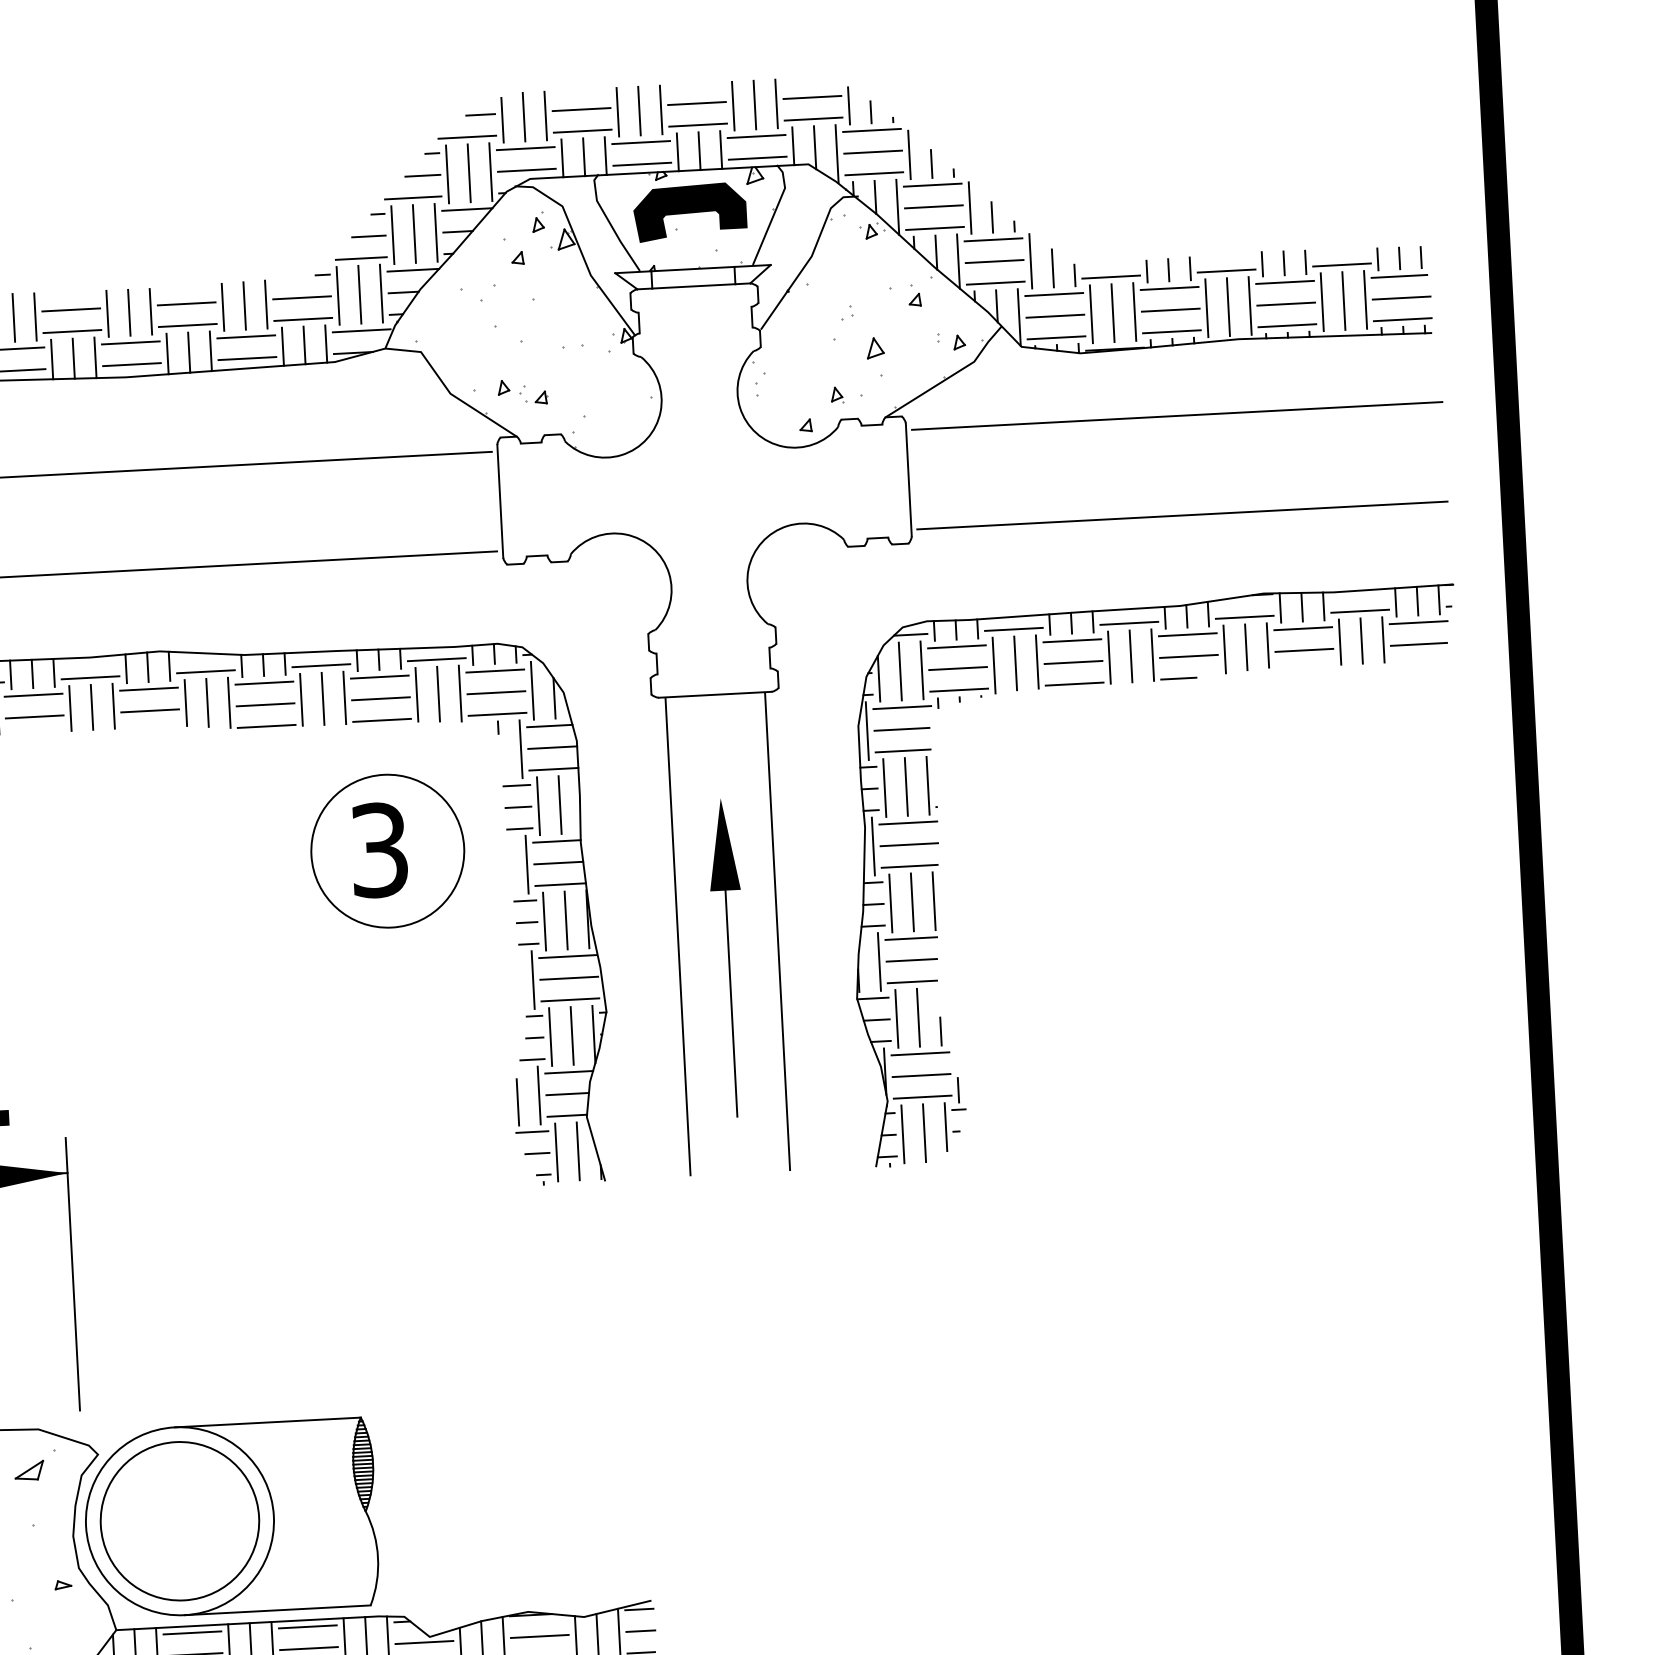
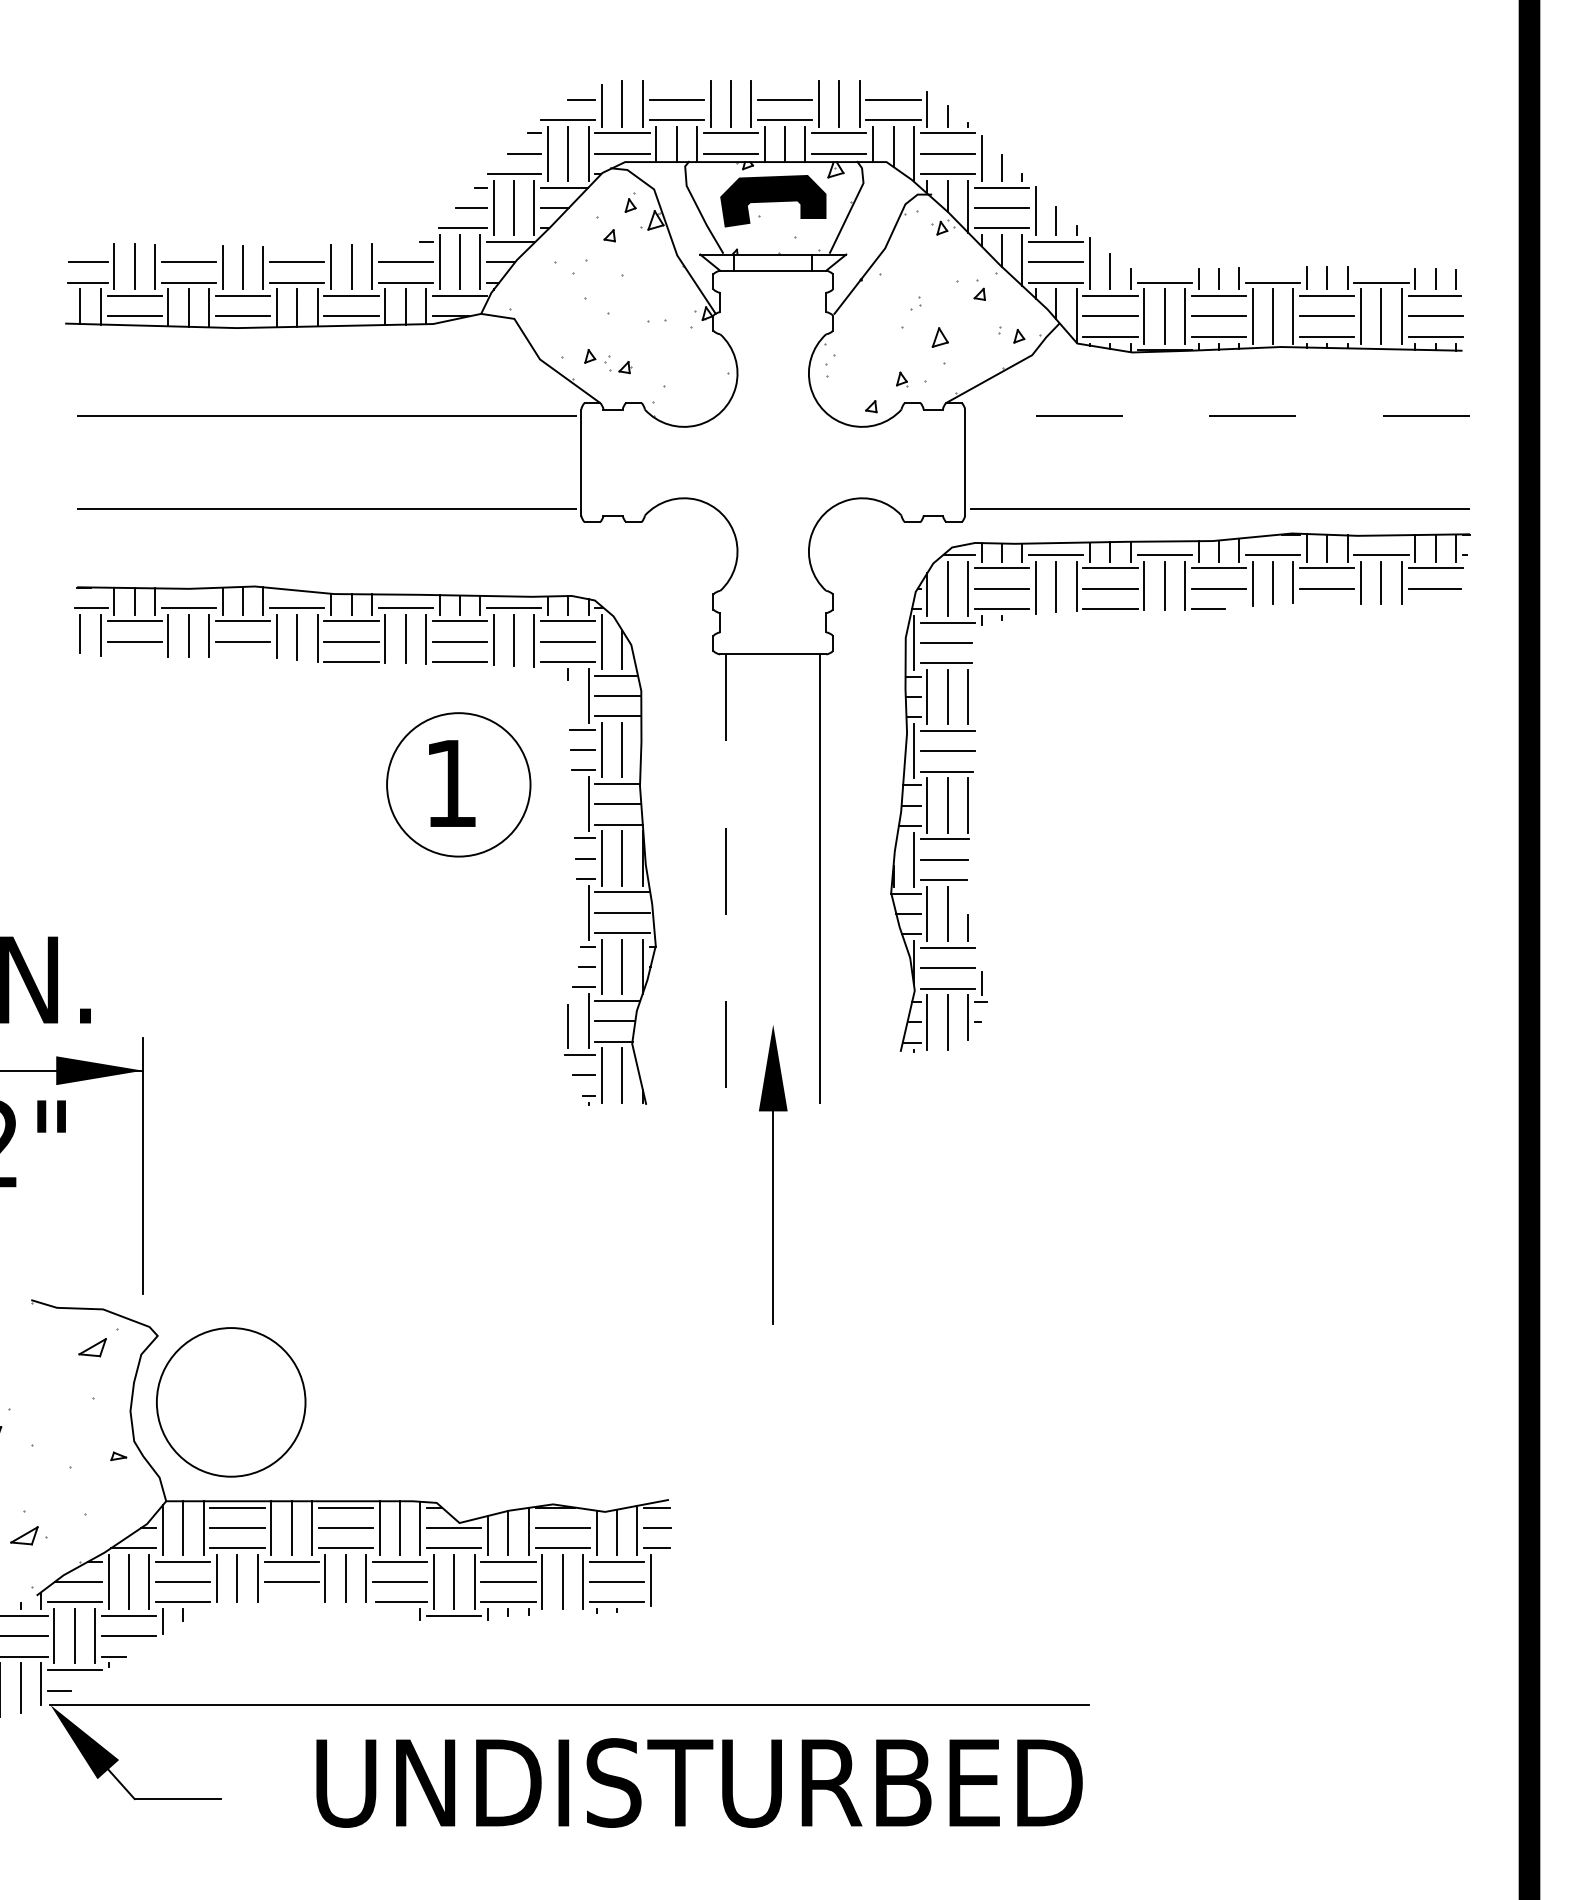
line: (1177, 415) -> (1219, 415), solid -> dashed
part: (1153, 681) -> (1184, 610), moved
text: (378, 850) -> (450, 783), 3 -> 1
line: (678, 936) -> (726, 879), solid -> dashed
part: (729, 957) -> (773, 1174), moved
part: (230, 1518) -> (278, 1402), removed

